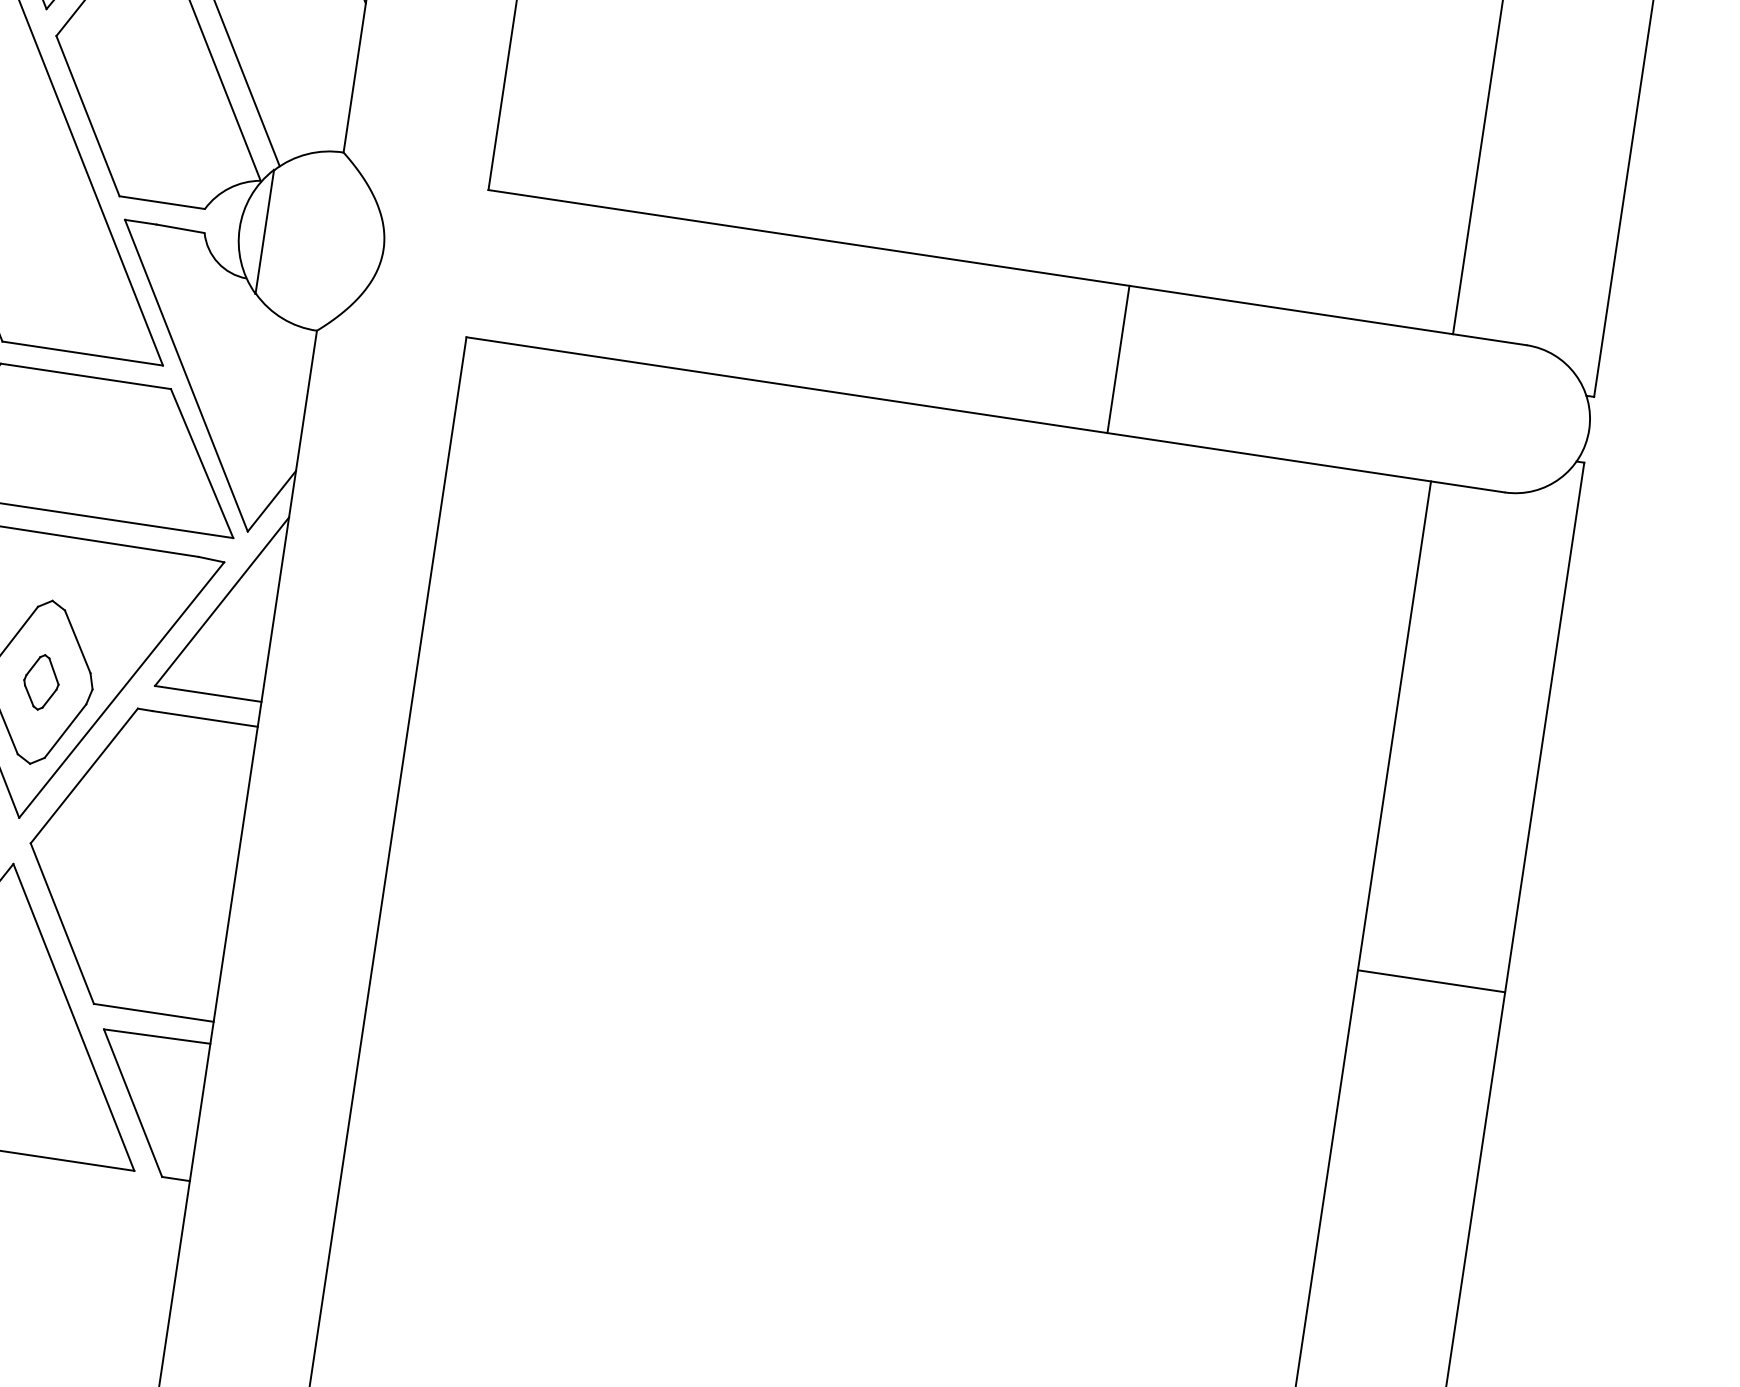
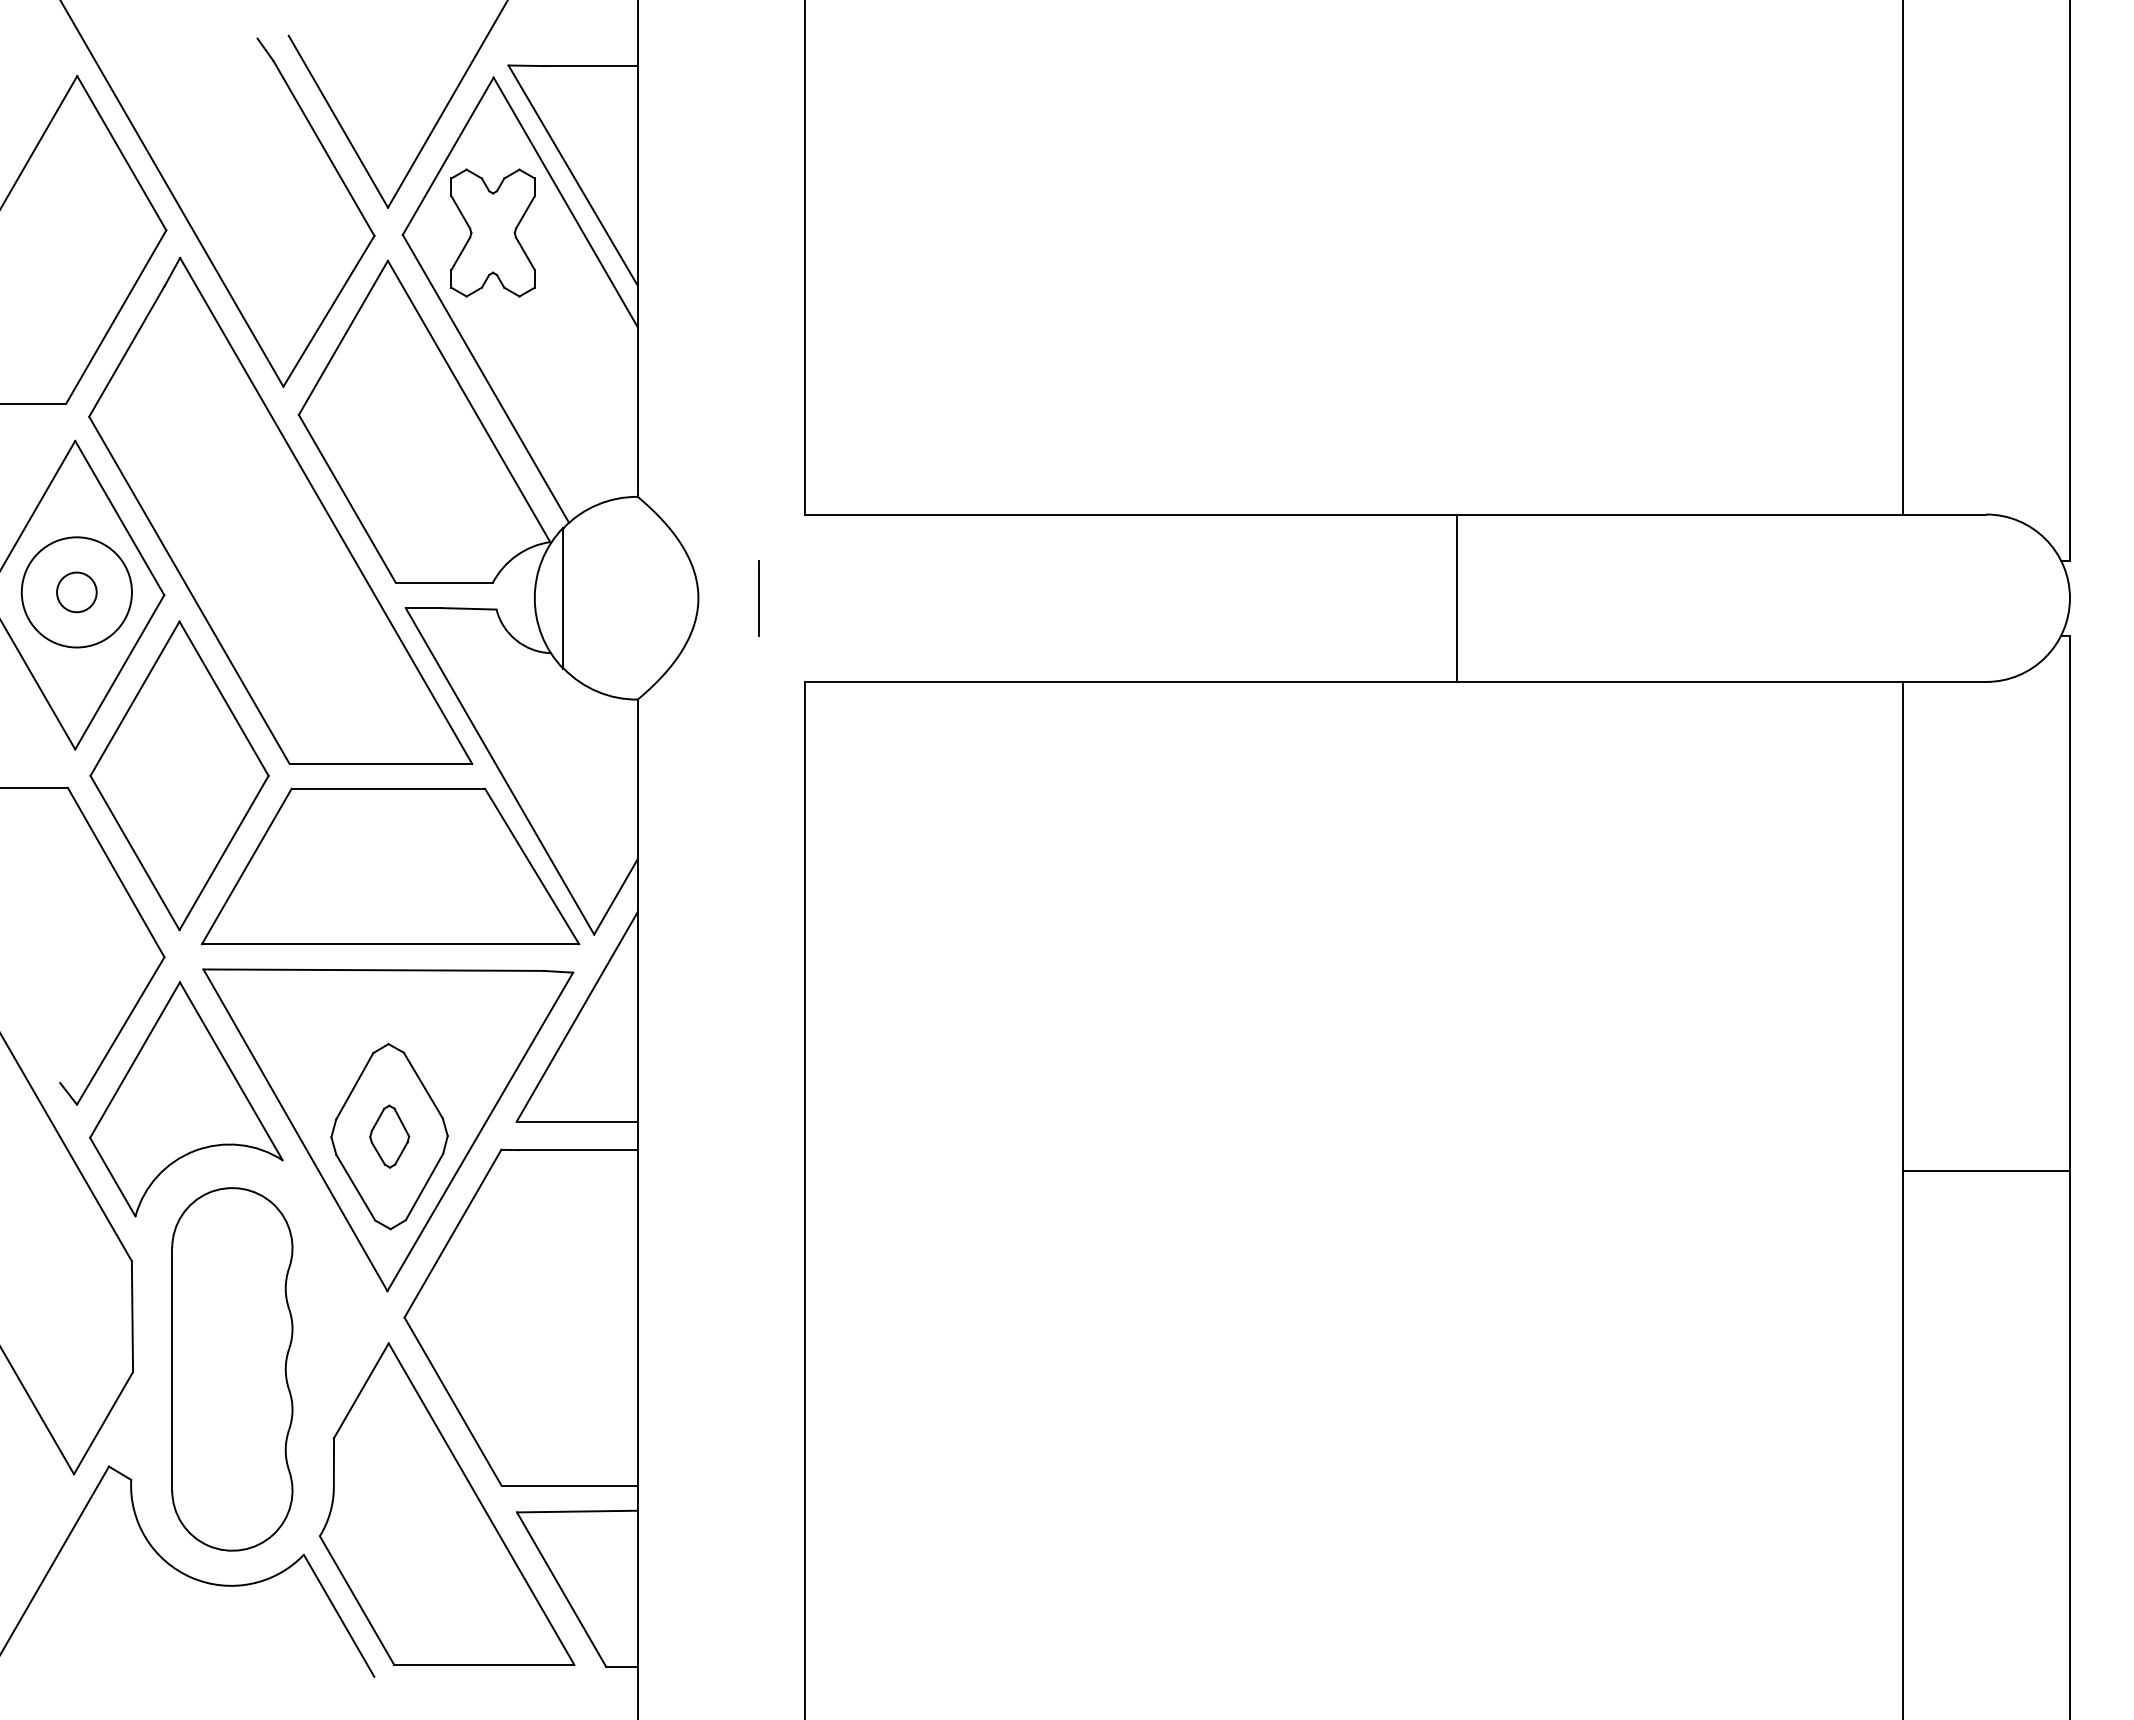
line: (436, 256) -> (758, 597), added
line: (1118, 358) -> (1457, 597), moved
line: (1430, 981) -> (1985, 1171), moved

